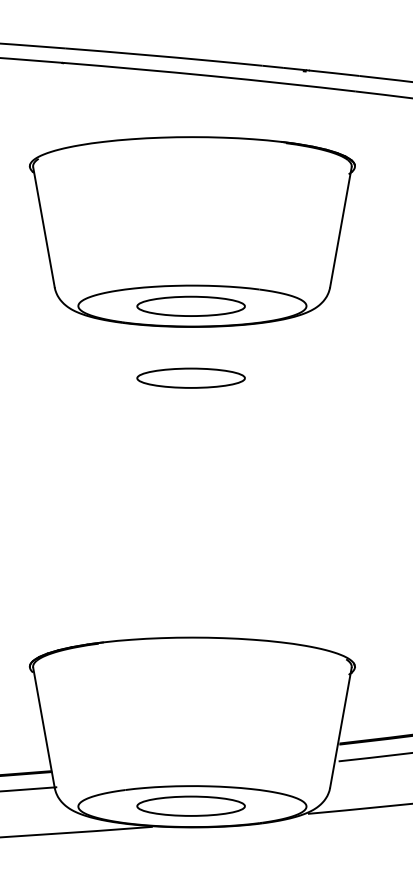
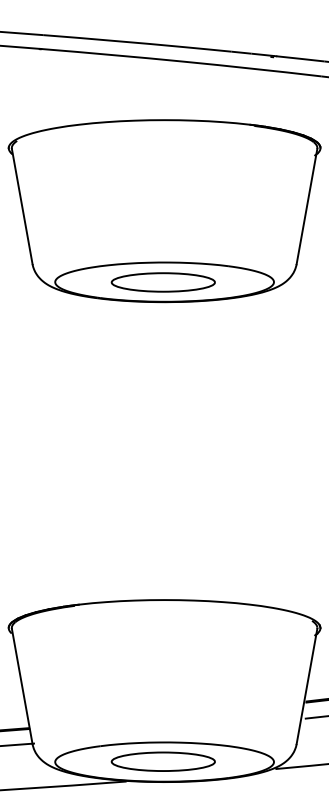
part: (190, 377) -> (162, 350), removed

